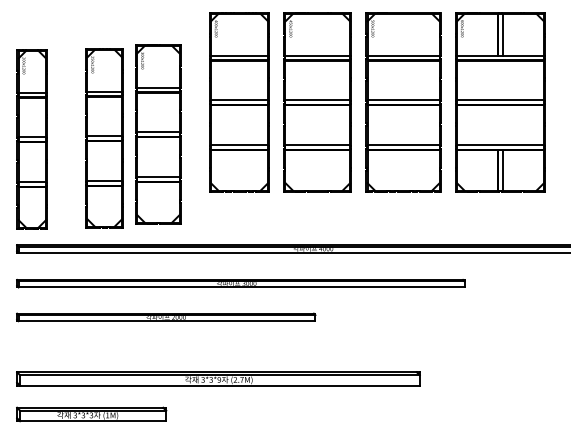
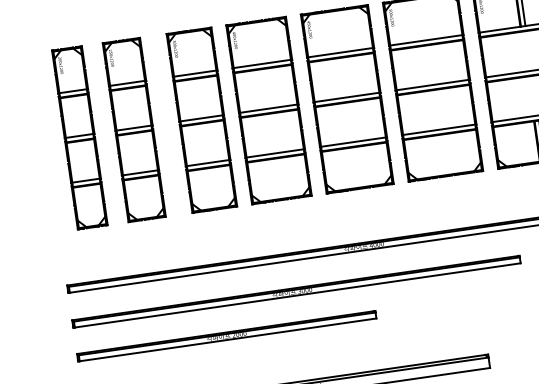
part: (158, 134) -> (202, 120), moved
part: (104, 138) -> (134, 130), moved
part: (31, 139) -> (79, 138), moved

